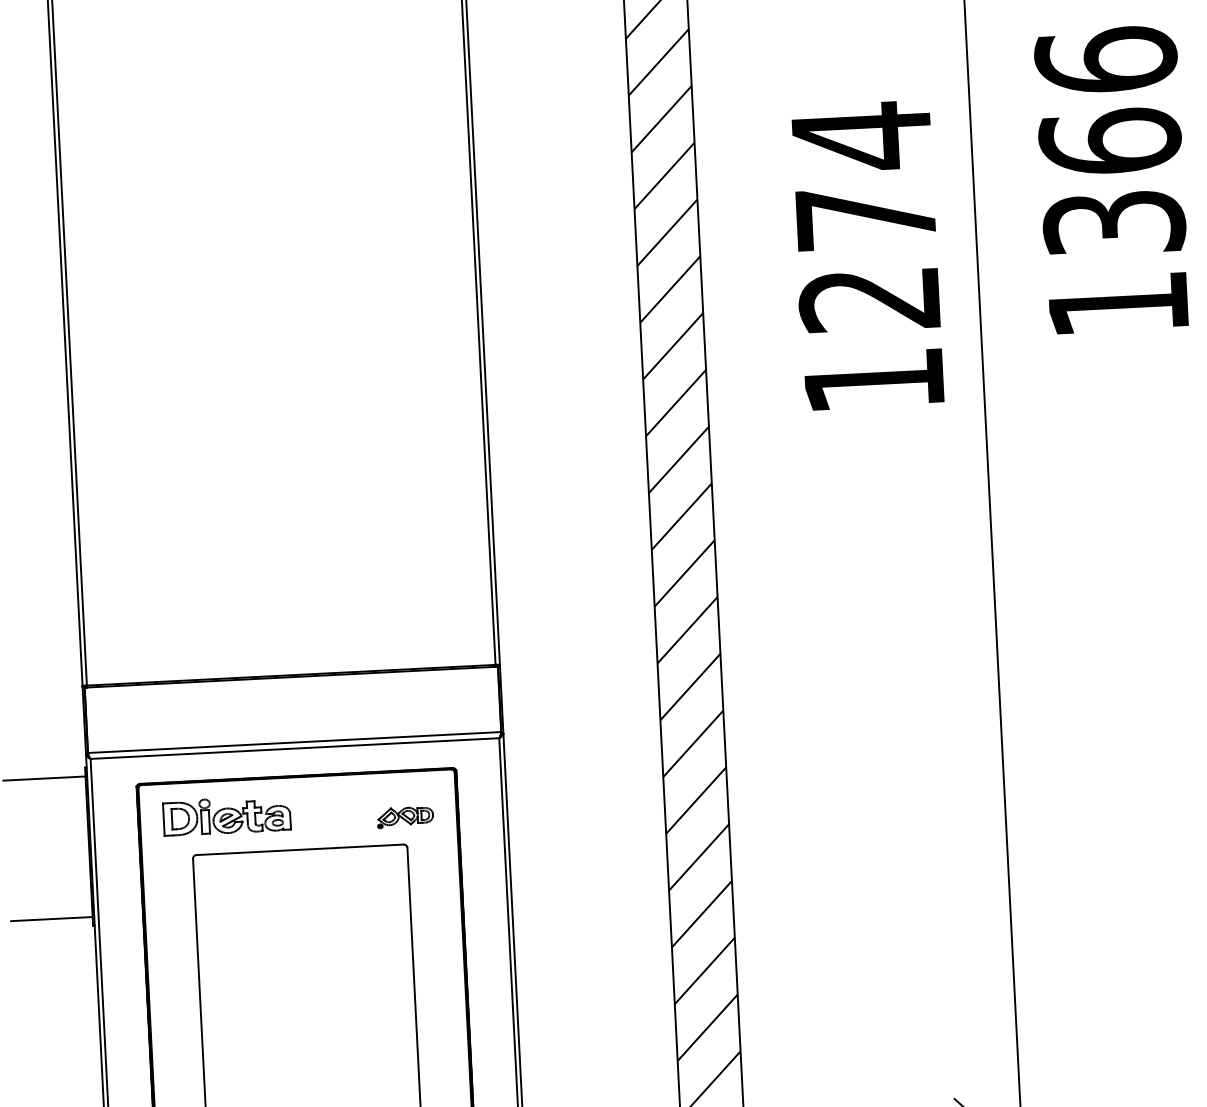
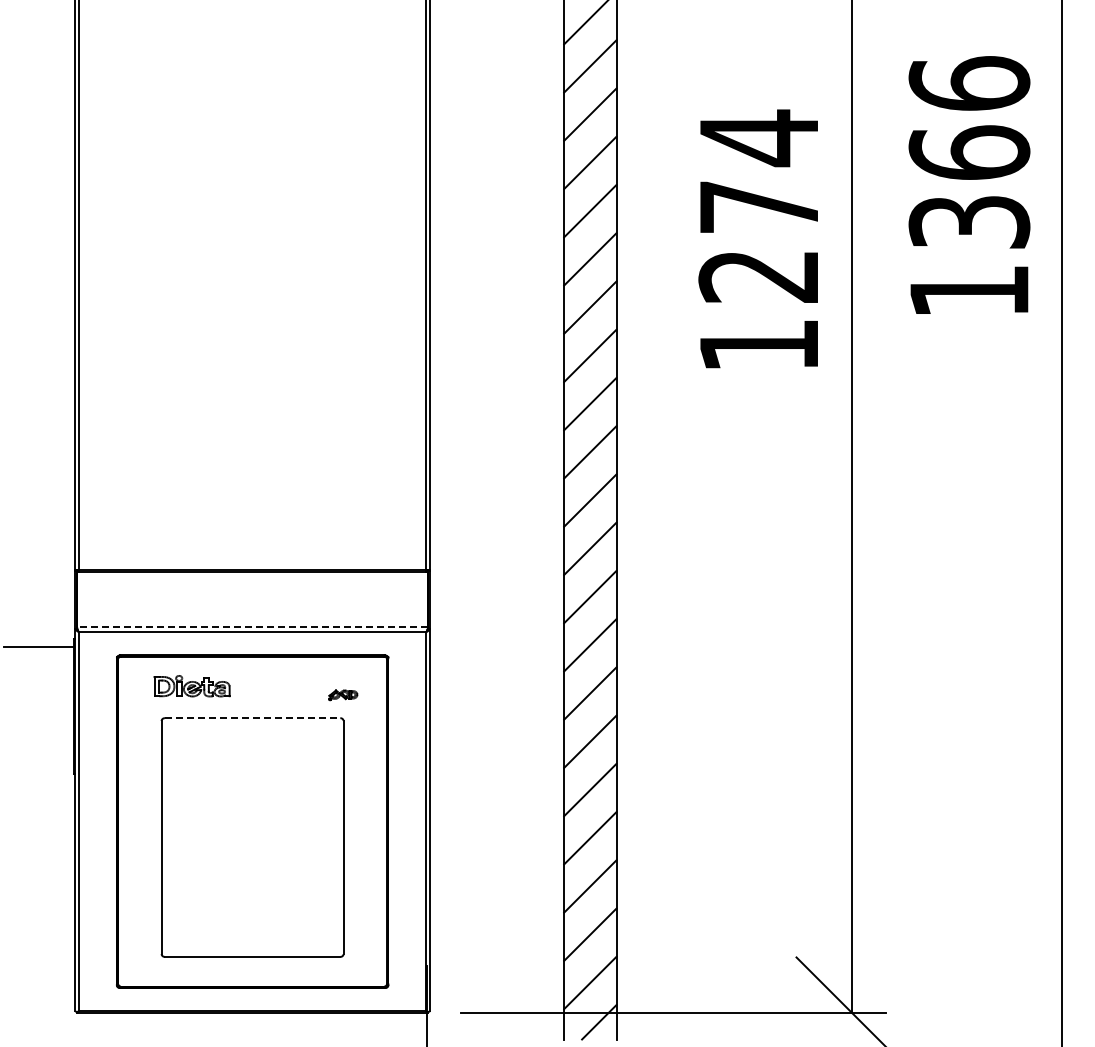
line: (294, 743) -> (252, 627), solid -> dashed
part: (226, 814) -> (191, 685), size x0.7
part: (404, 817) -> (342, 695), size x0.6
line: (299, 850) -> (252, 718), solid -> dashed
line: (52, 919) -> (39, 766), removed

